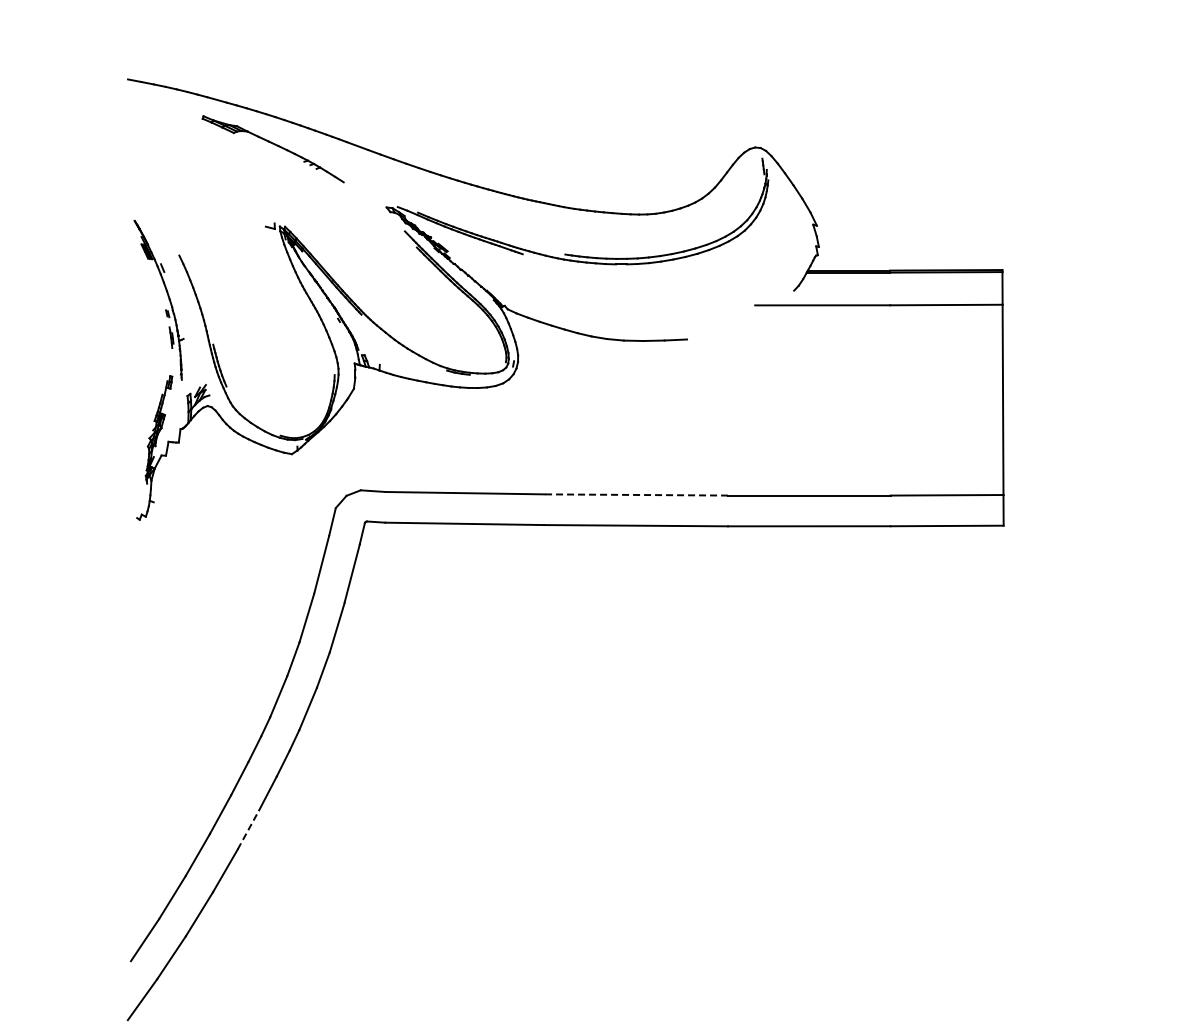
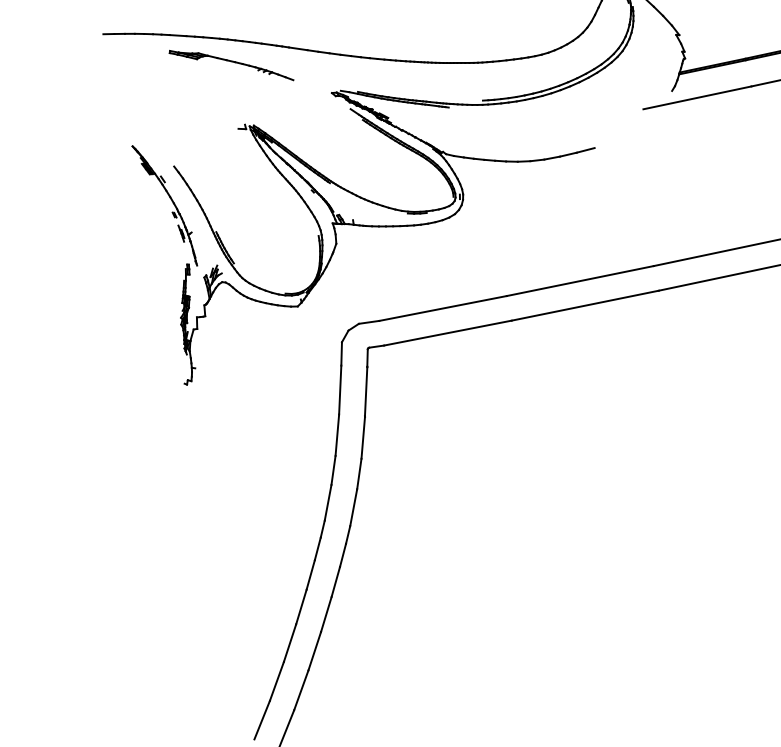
line: (636, 494) -> (580, 280), dashed -> solid
line: (248, 829) -> (326, 614), dashed -> solid

